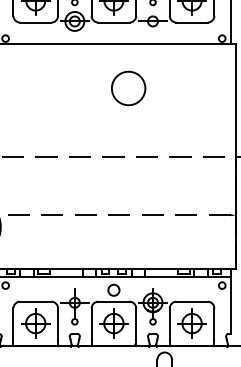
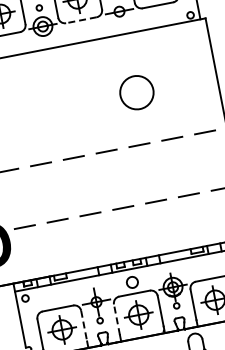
line: (113, 22) -> (81, 20), solid -> dashed
circle: (128, 88) -> (136, 92), moved
line: (58, 324) -> (84, 326), solid -> dashed
line: (91, 324) -> (116, 320), solid -> dashed

